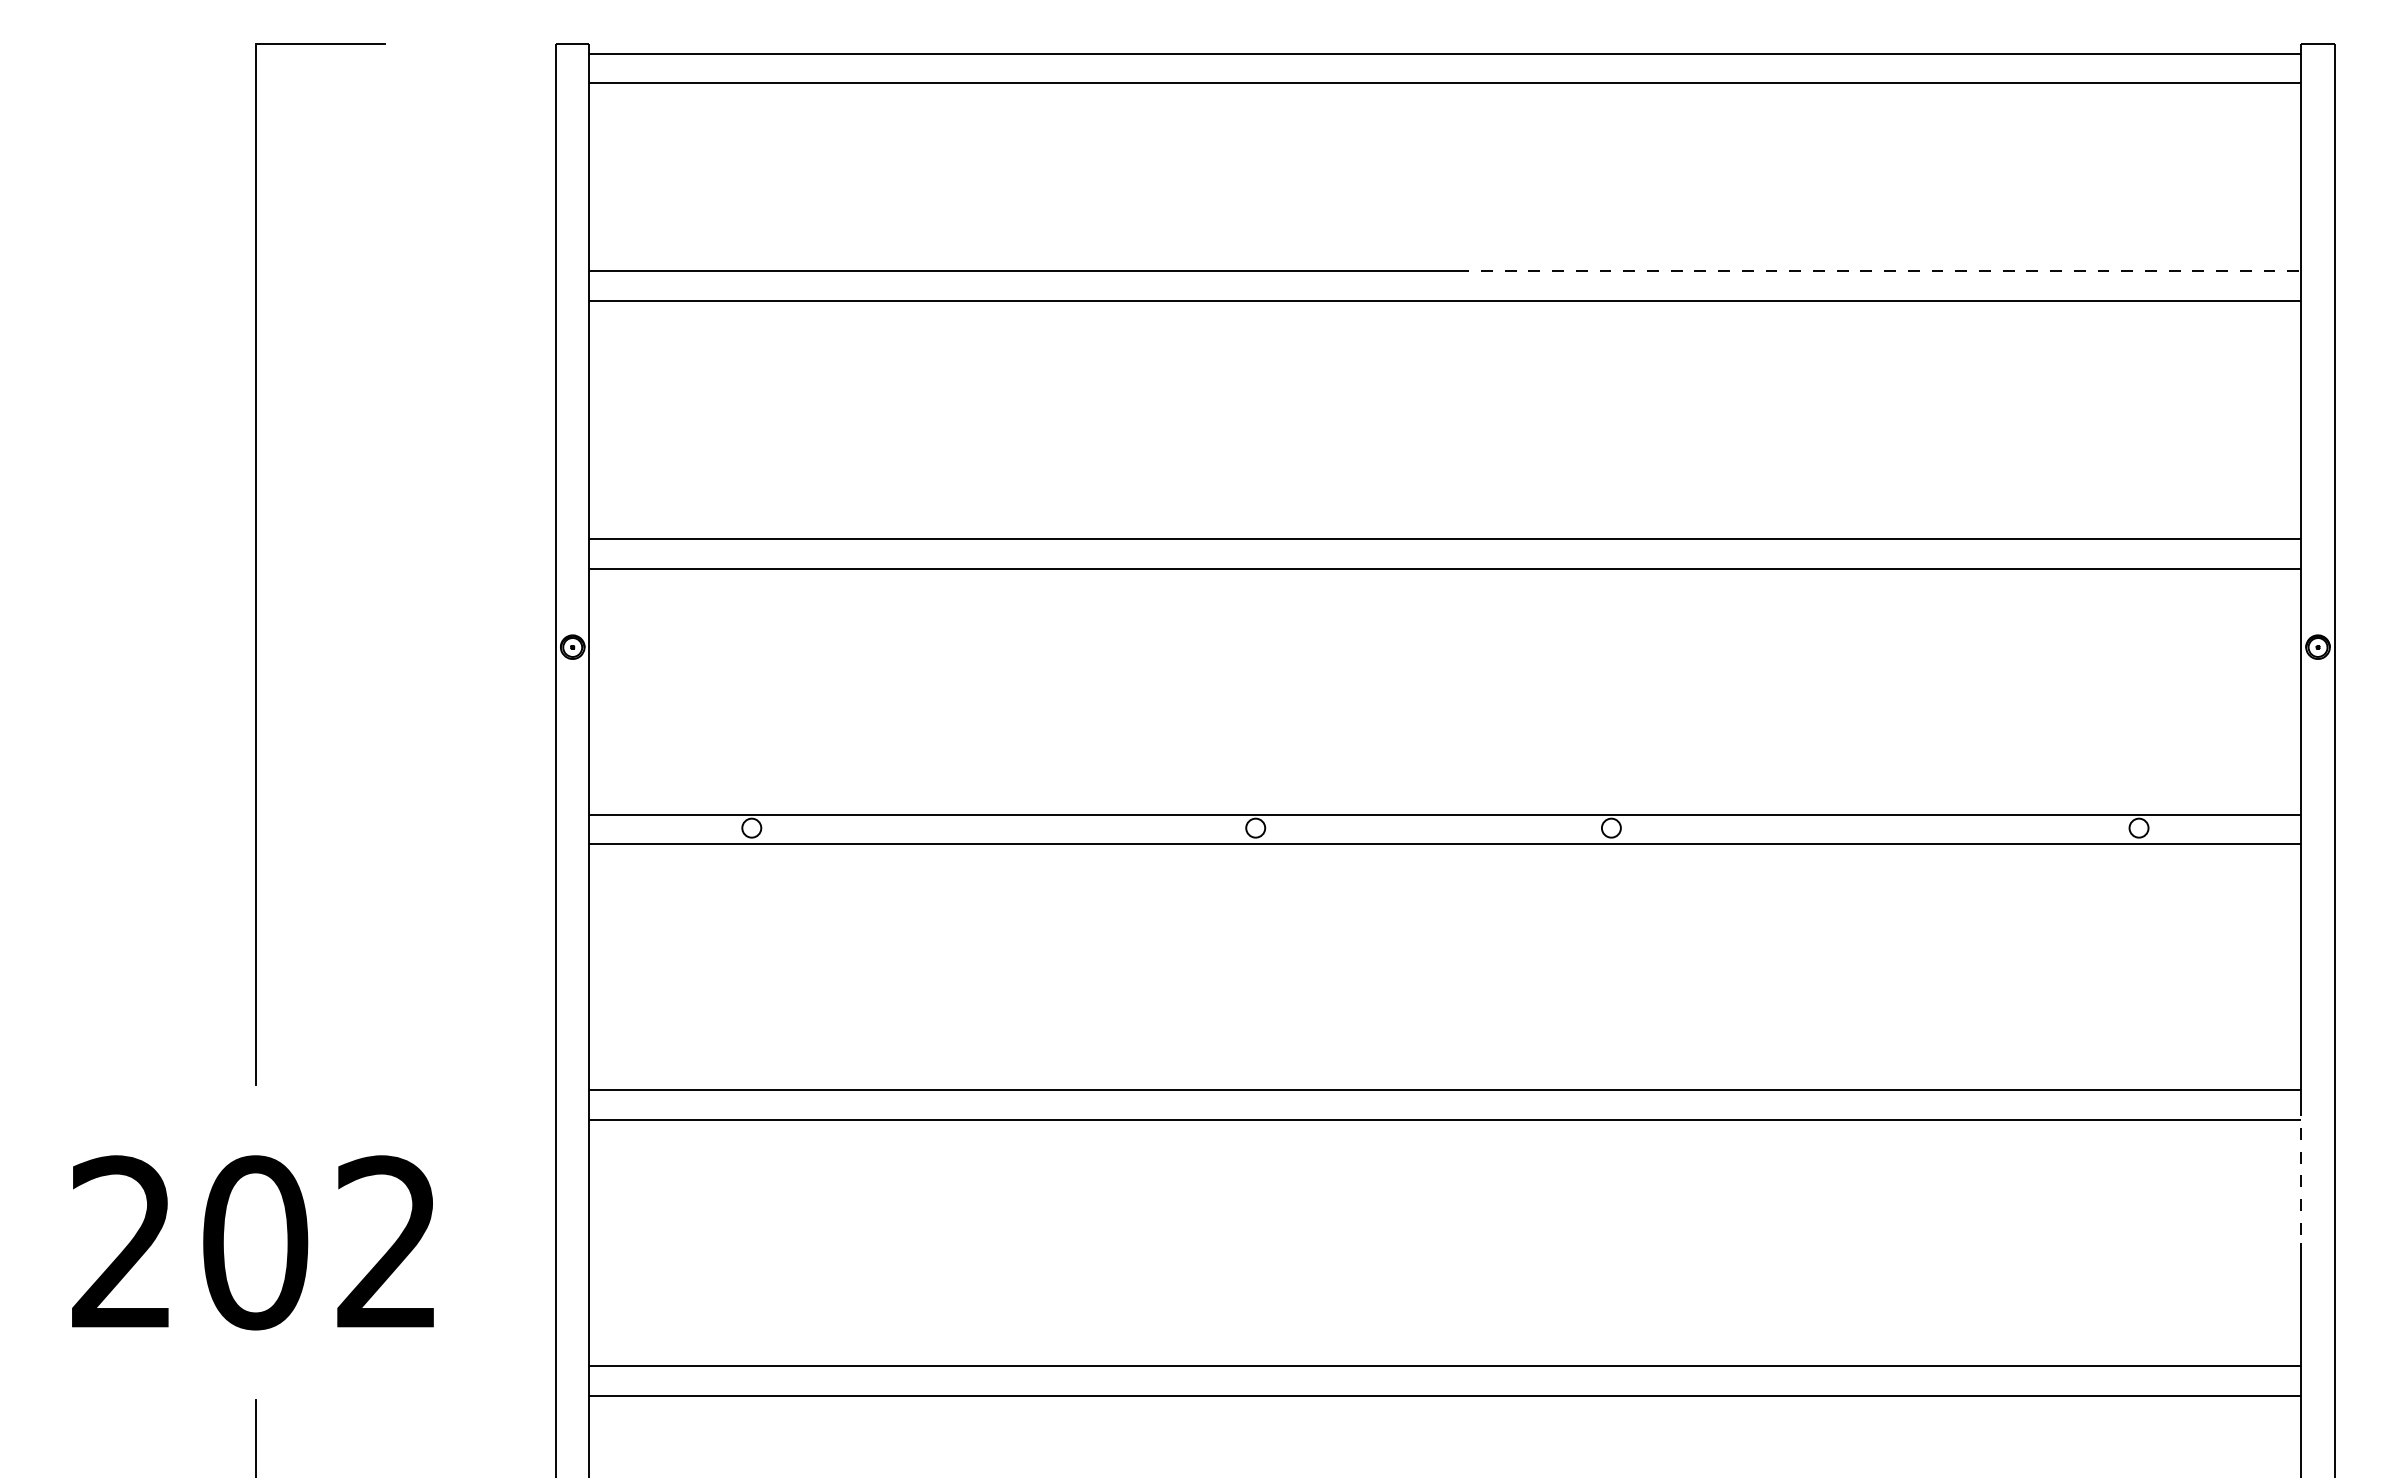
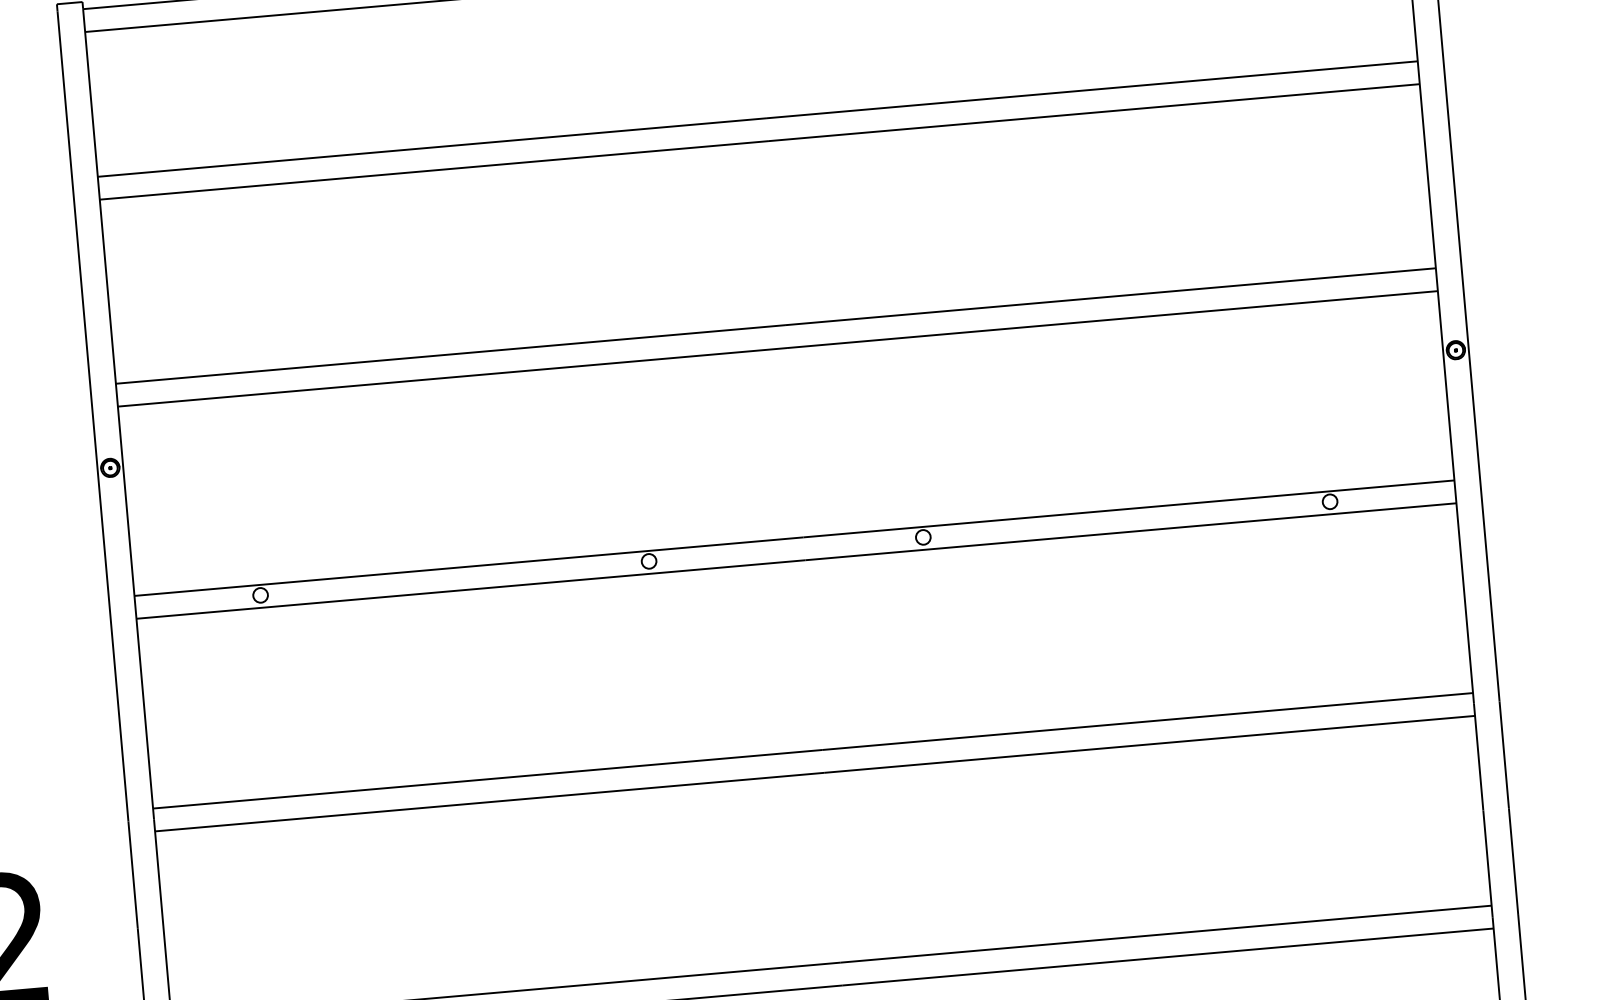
line: (1879, 271) -> (1092, 90), dashed -> solid
line: (2301, 1174) -> (1478, 757), dashed -> solid

